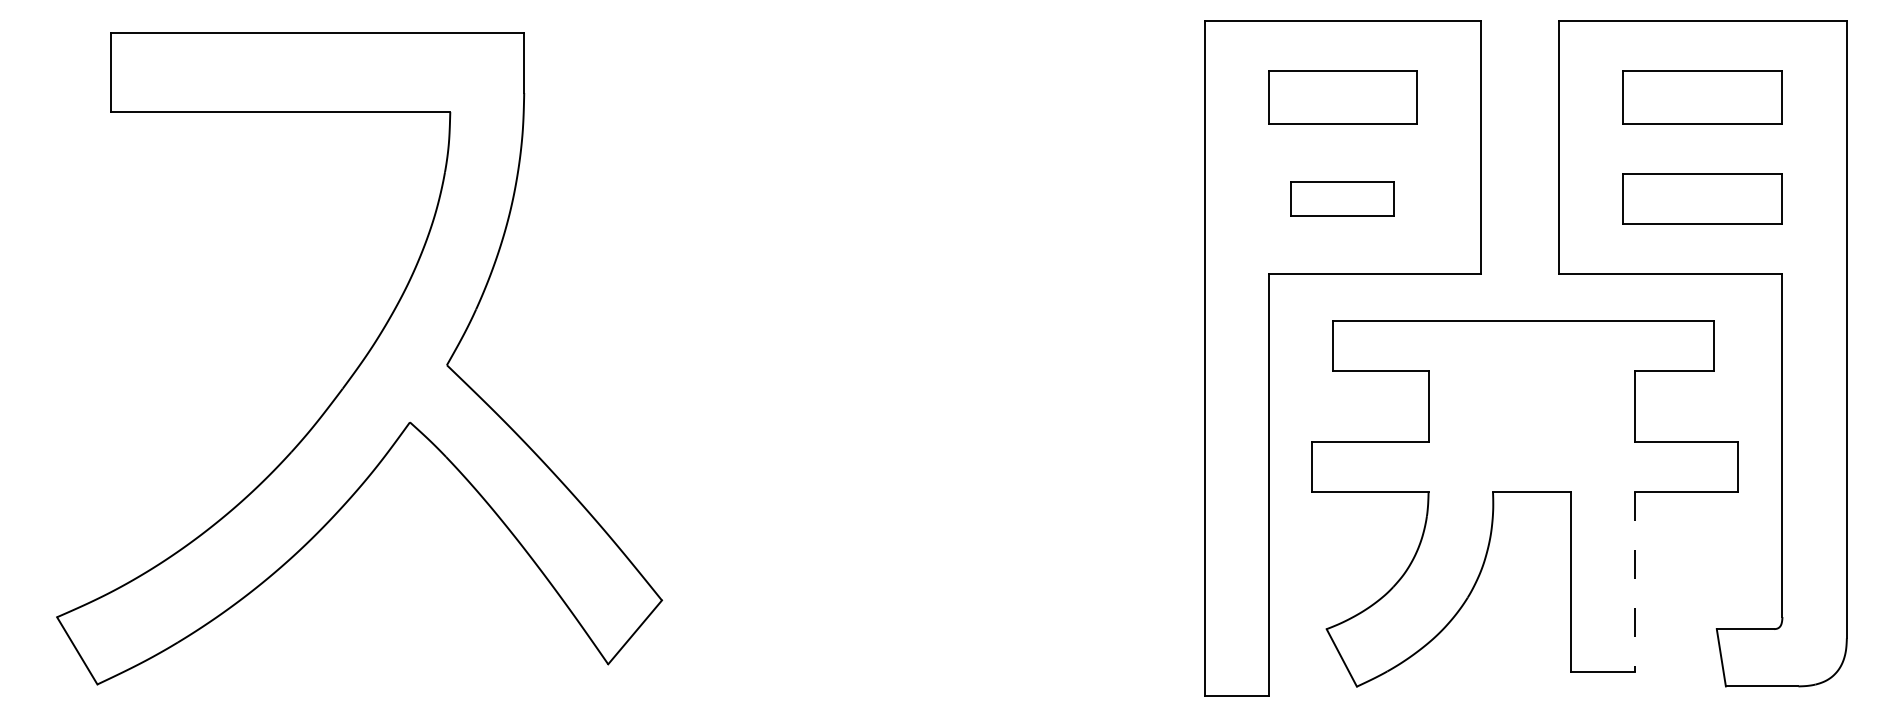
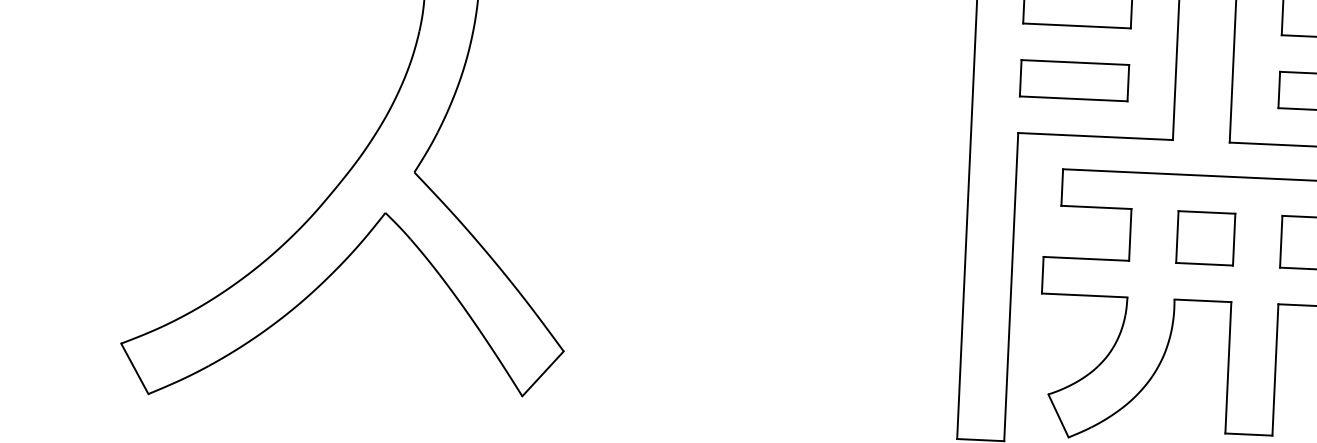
part: (1342, 198) -> (1074, 80), size x1.43
part: (1531, 406) -> (1205, 238), added
line: (1635, 581) -> (1275, 369), dashed -> solid

